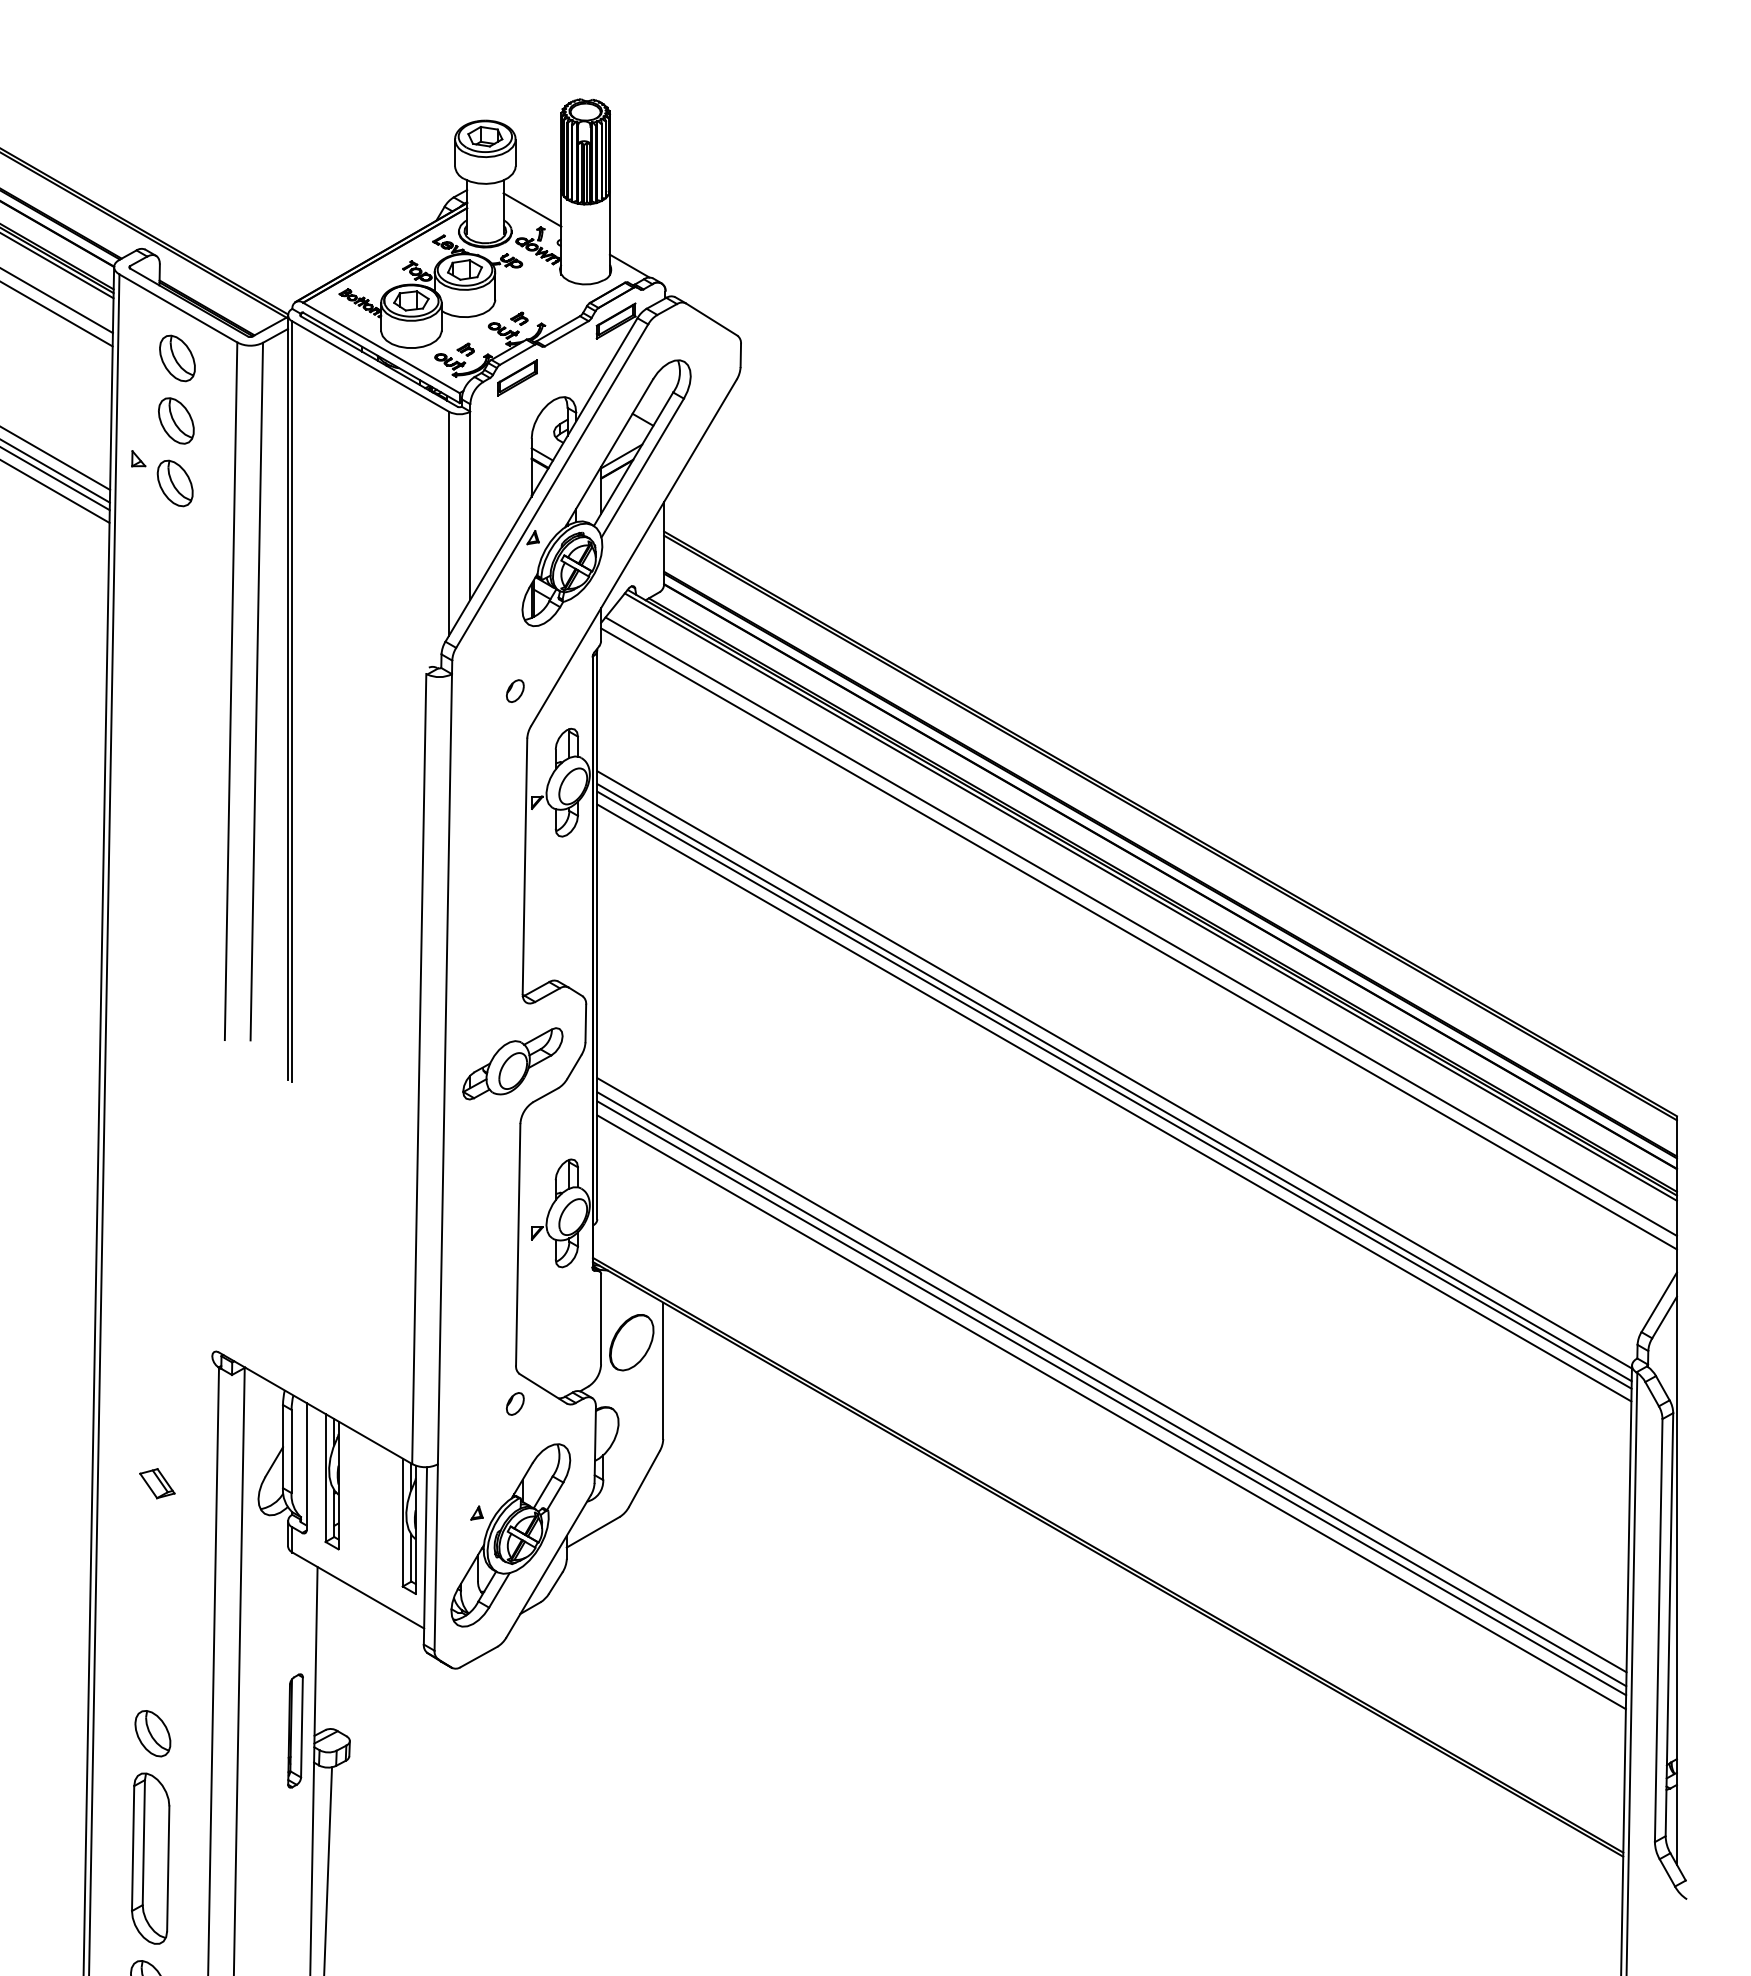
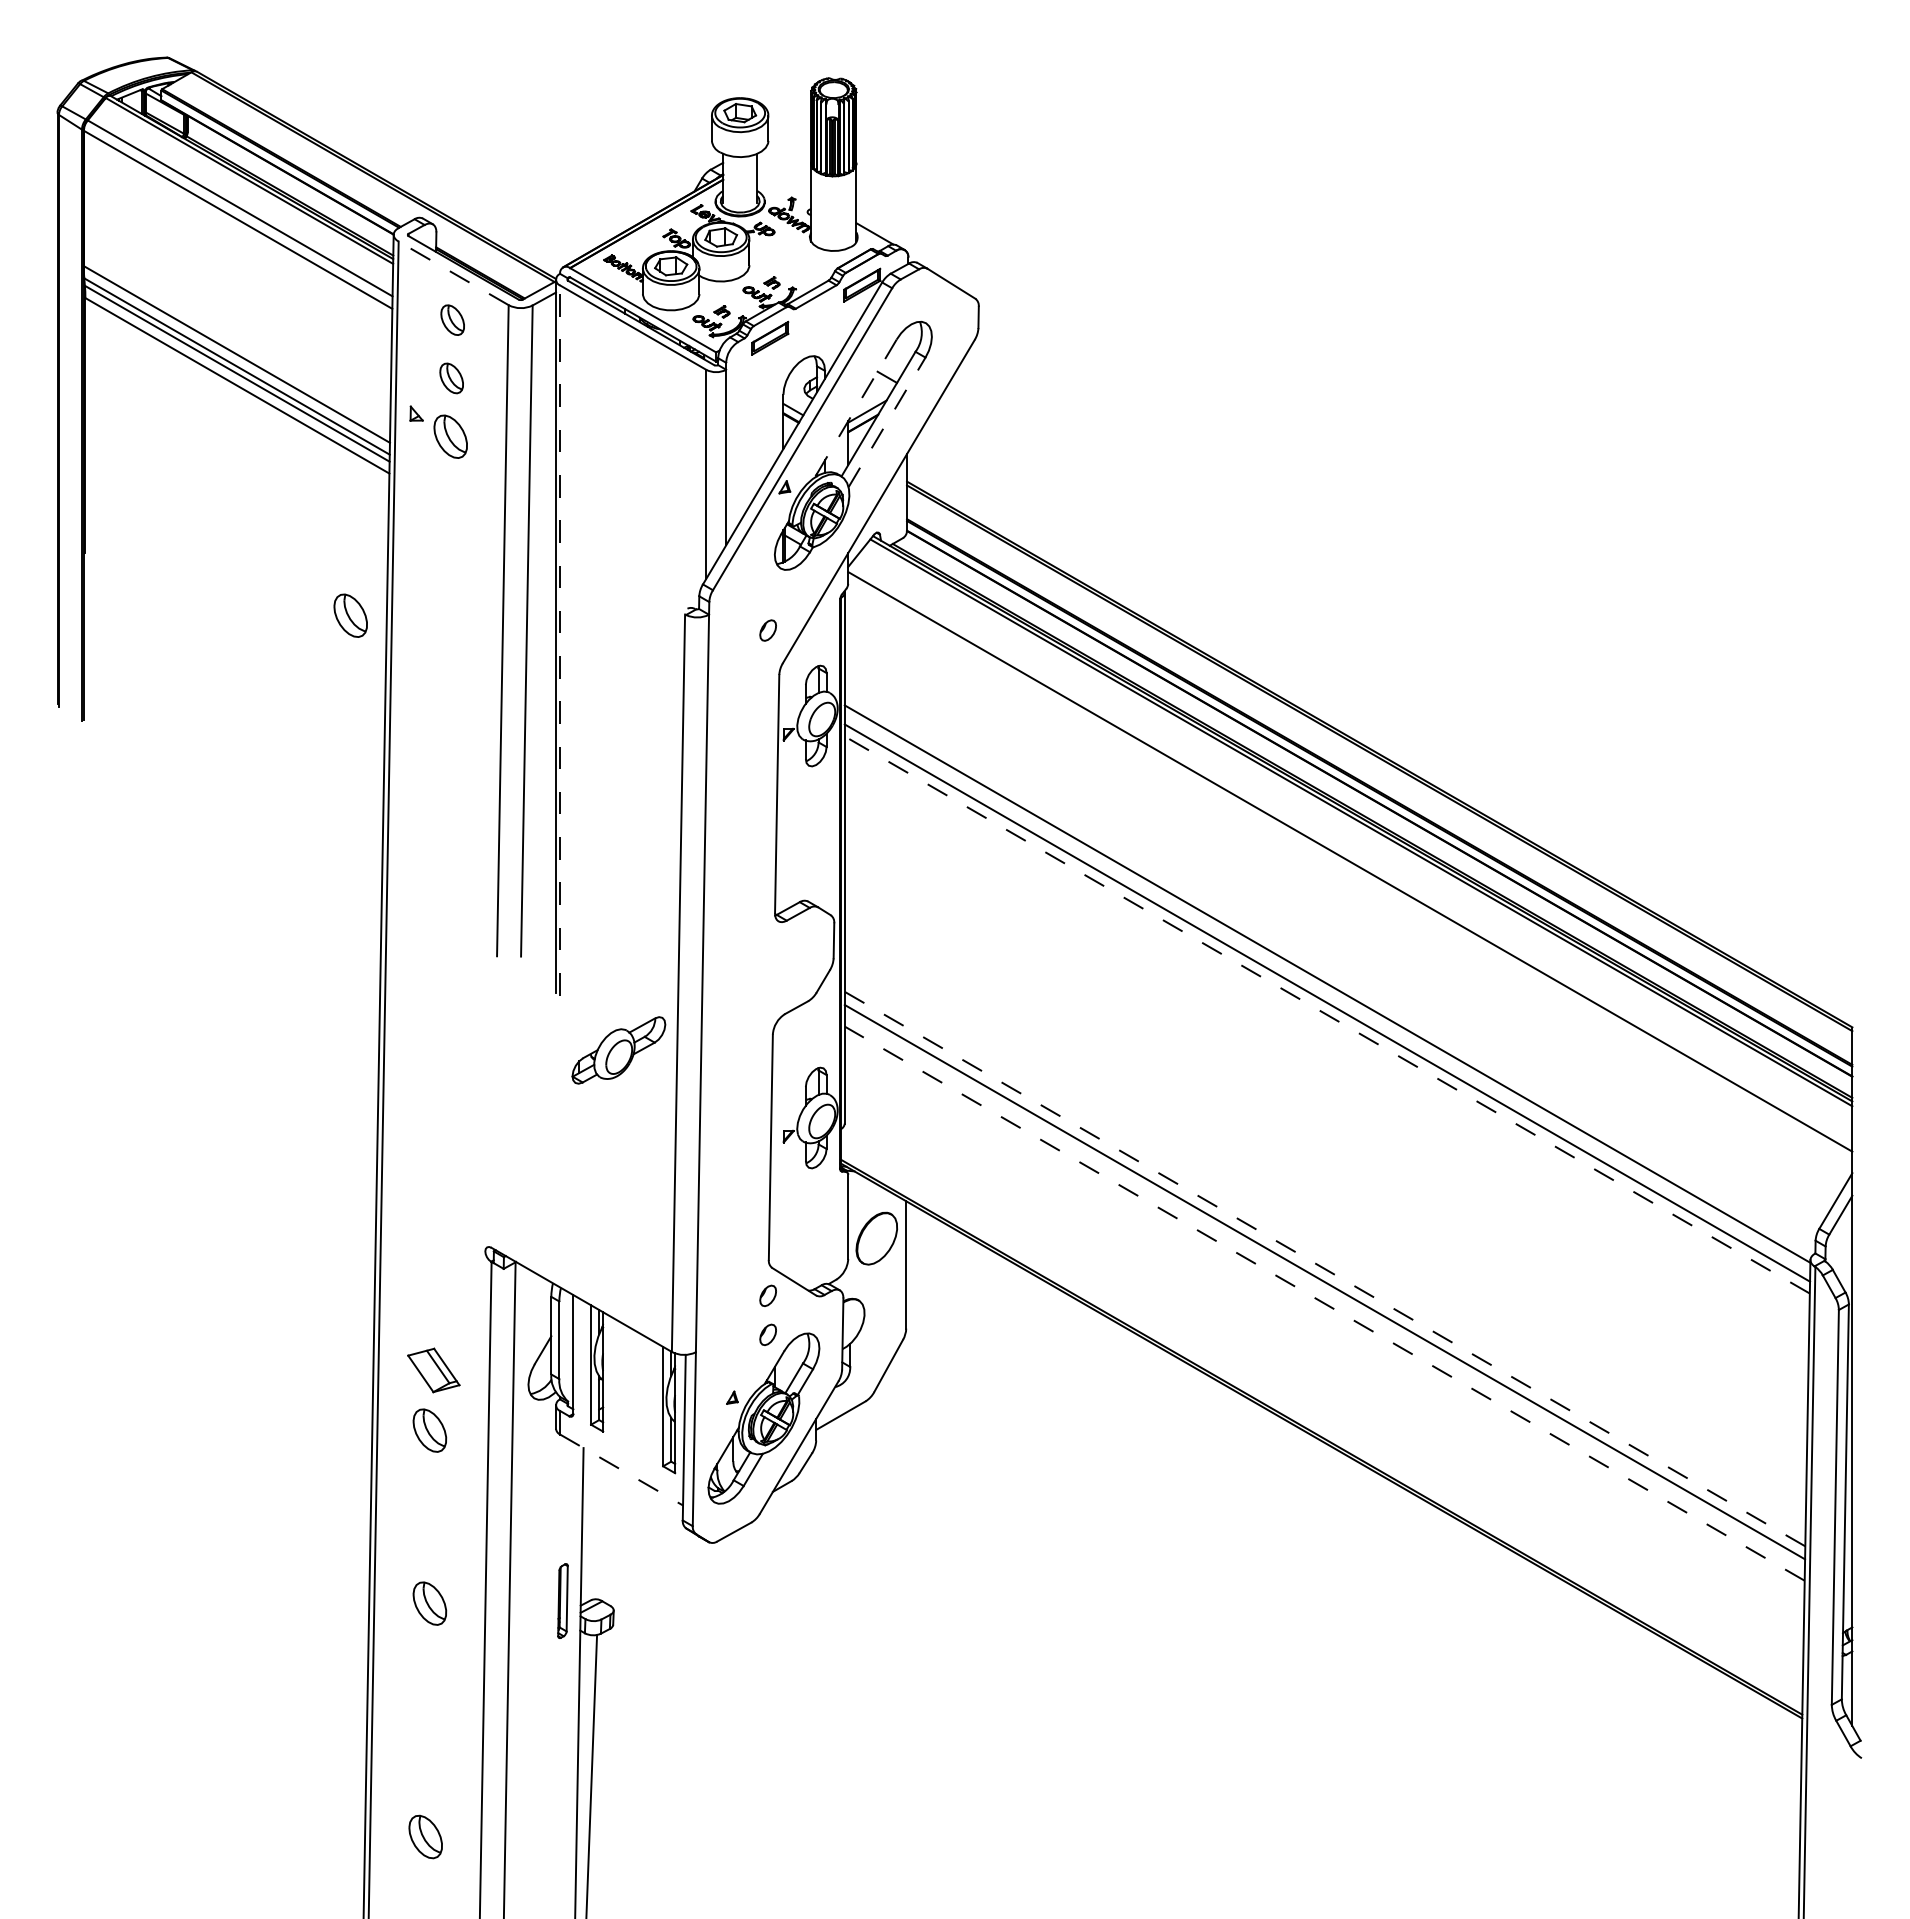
line: (532, 209) -> (784, 181), removed
line: (178, 308) -> (453, 273), solid -> dashed
part: (177, 358) -> (452, 320), size x0.7
part: (176, 421) -> (451, 378), size x0.7
line: (608, 453) -> (855, 408), solid -> dashed
line: (643, 467) -> (887, 421), solid -> dashed
part: (67, 674) -> (350, 615), added
line: (292, 701) -> (560, 640), solid -> dashed
line: (1141, 926) -> (1352, 850), removed
part: (512, 1063) -> (618, 1050), moved
line: (1114, 1082) -> (1327, 995), removed
line: (1113, 1102) -> (1326, 1014), solid -> dashed
line: (1112, 1375) -> (1325, 1269), solid -> dashed
line: (1111, 1398) -> (1324, 1290), removed
line: (1111, 1412) -> (1324, 1303), solid -> dashed
part: (514, 1445) -> (767, 1334), added
part: (157, 1482) -> (434, 1369), size x1.6
part: (152, 1548) -> (429, 1430), added
line: (358, 1591) -> (621, 1470), solid -> dashed
part: (294, 1730) -> (562, 1600), size x0.7
part: (150, 1858) -> (427, 1720), removed

